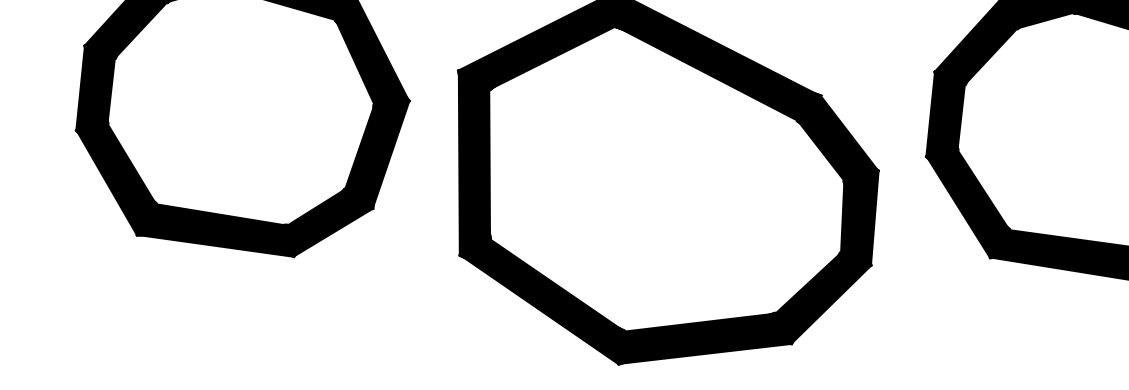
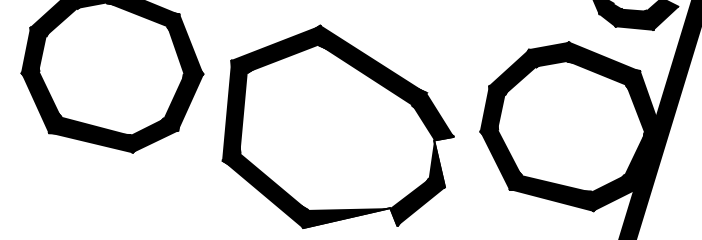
fill: (866, 219) -> (444, 162), removed
fill: (702, 338) -> (349, 218), removed

